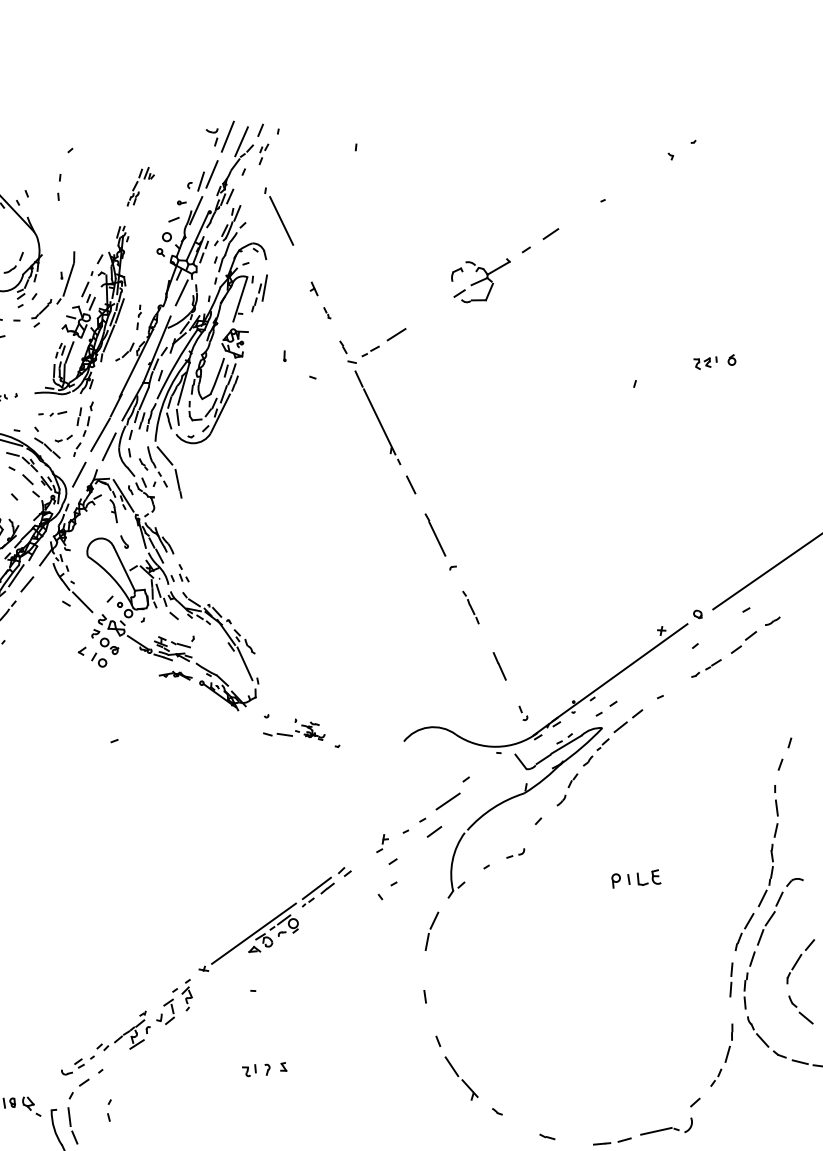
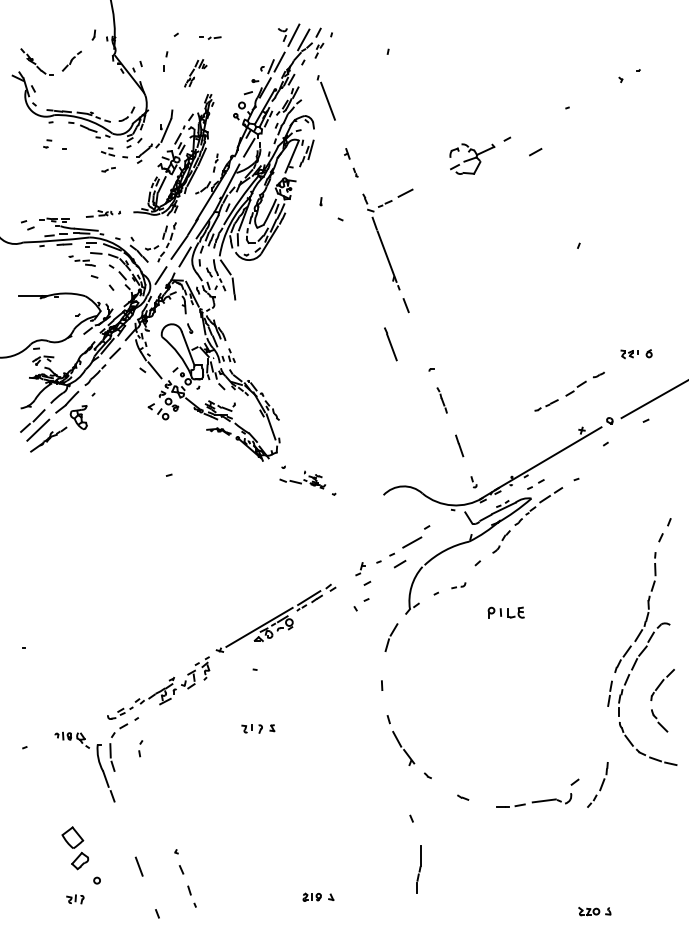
part: (140, 186) -> (195, 73), moved
line: (550, 234) -> (535, 152), moved
part: (714, 362) -> (636, 354), moved
part: (52, 413) -> (210, 37), moved
line: (435, 535) -> (390, 344), moved
part: (735, 647) -> (569, 391), moved
part: (635, 878) -> (505, 612), moved
part: (721, 1054) -> (597, 784), moved

